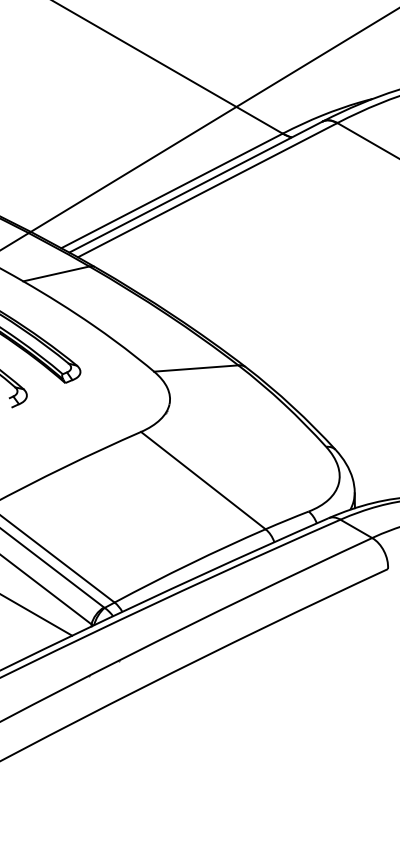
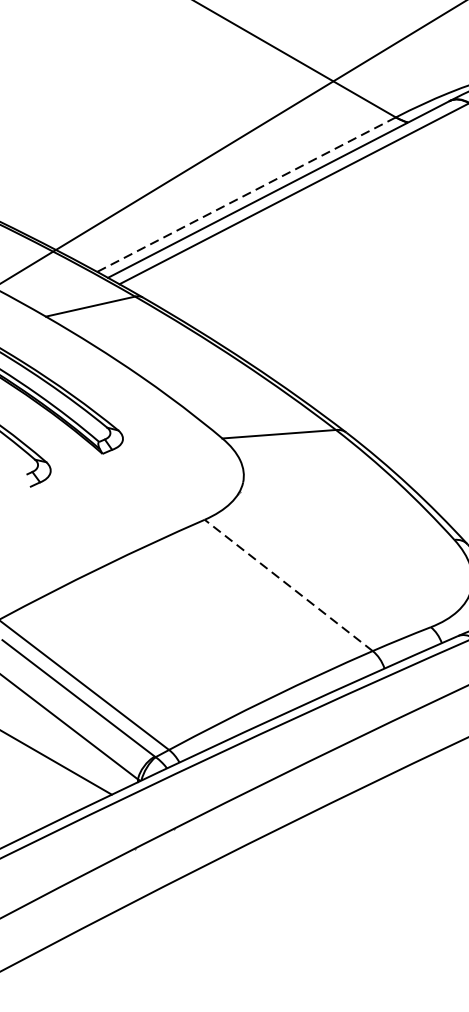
line: (172, 190) -> (247, 194), solid -> dashed
line: (202, 480) -> (287, 585), solid -> dashed

